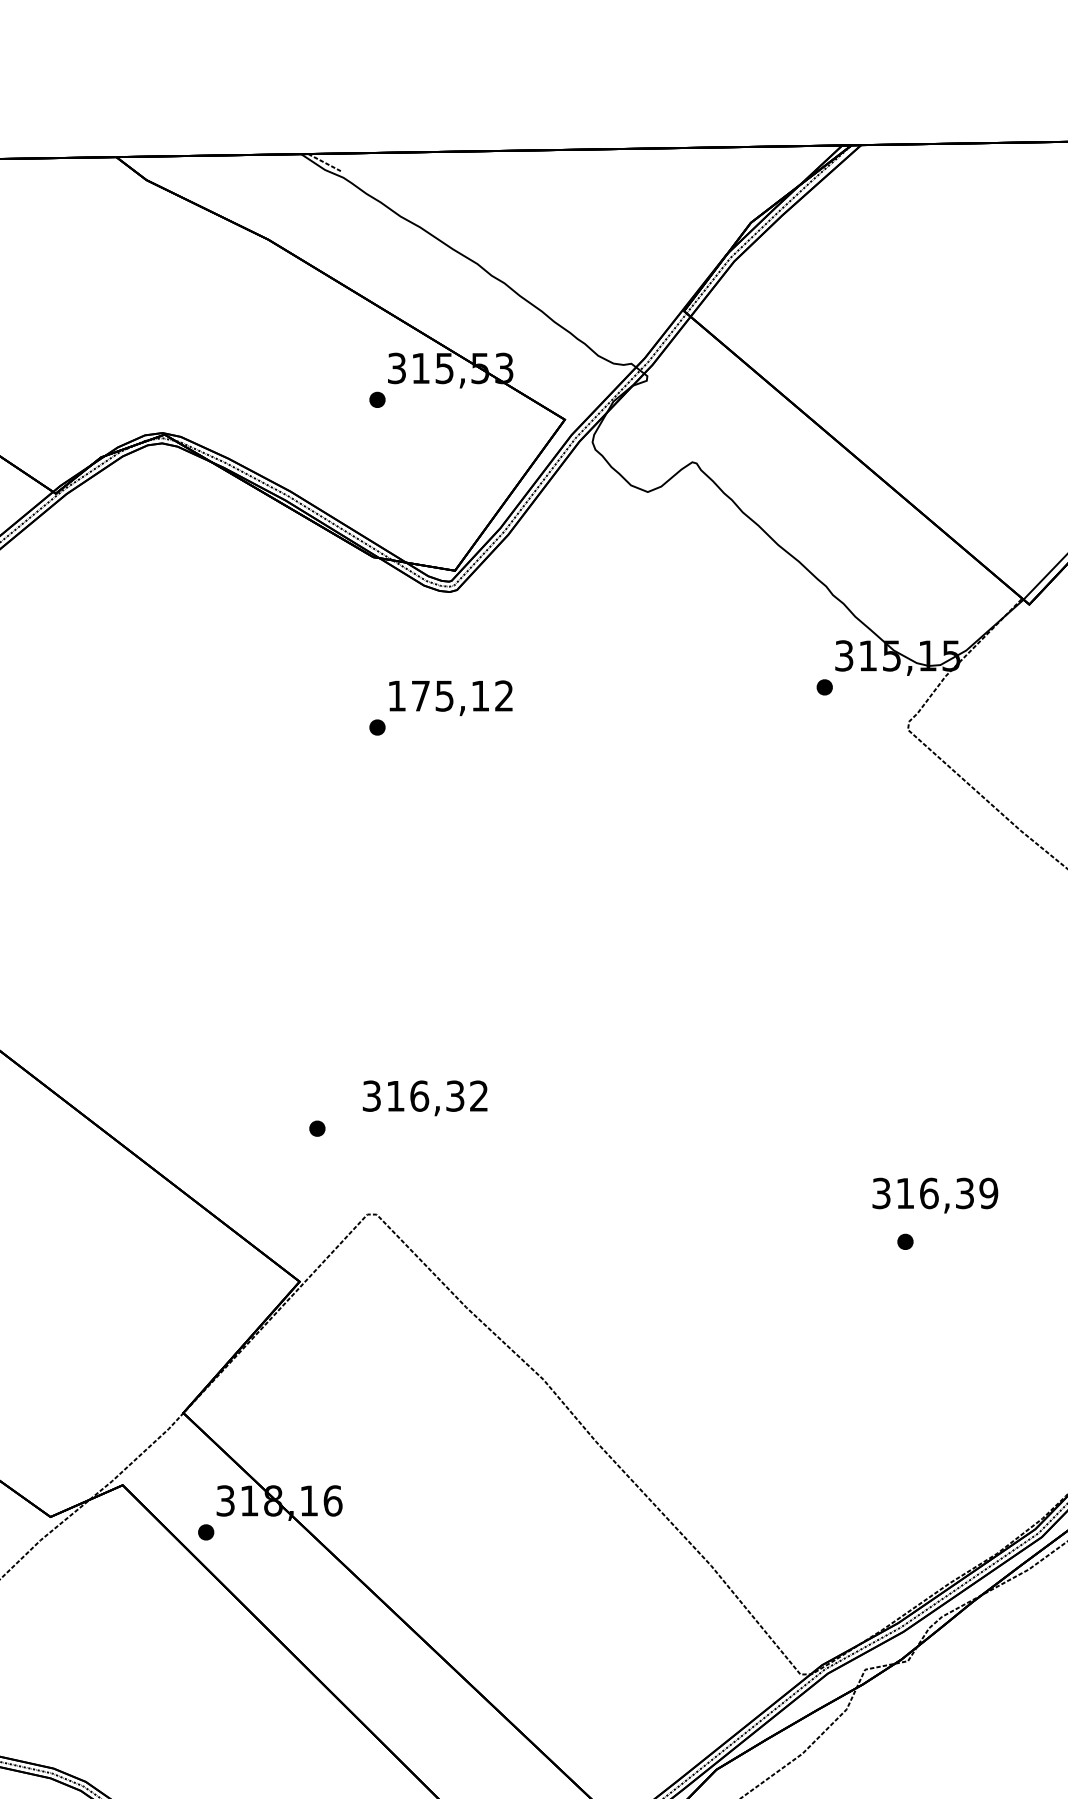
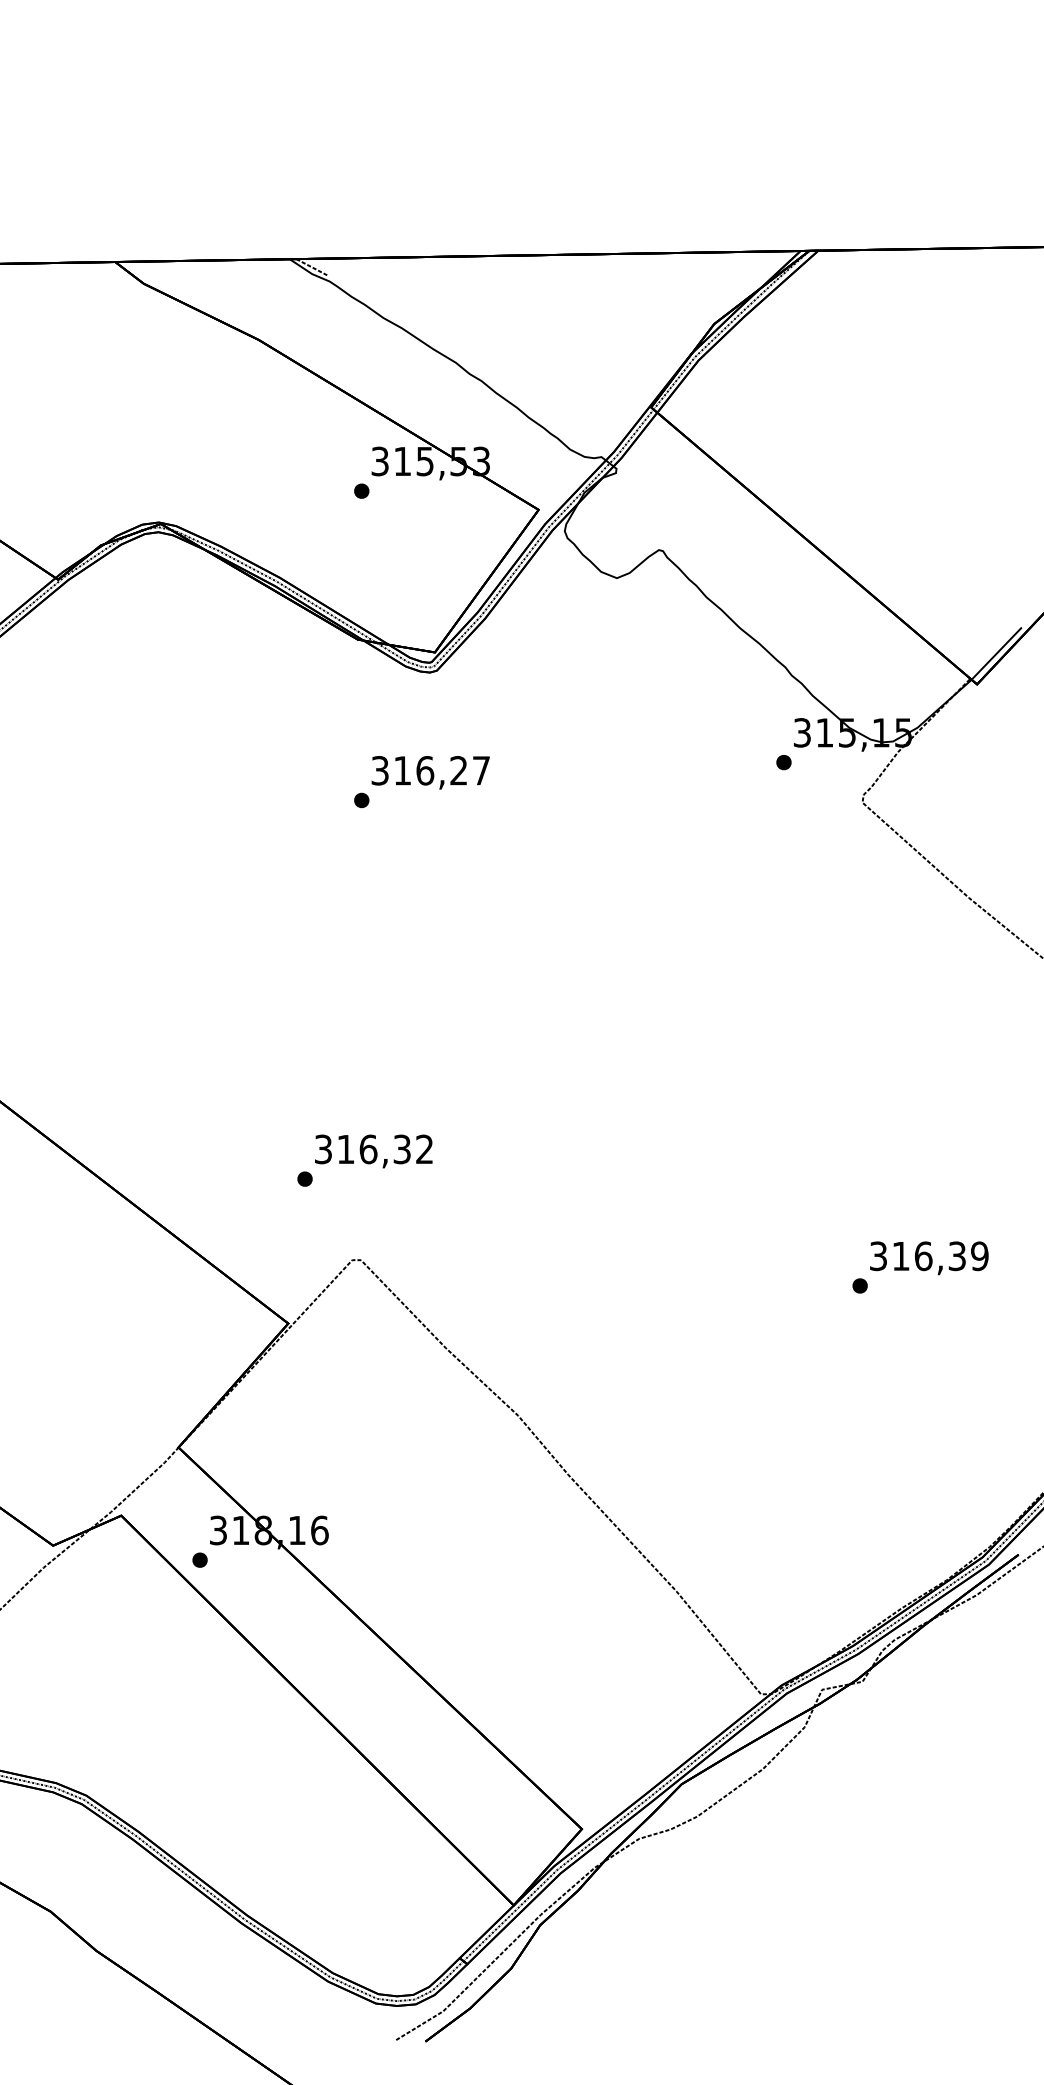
text: (450, 695) -> (430, 770), 175,12 -> 316,27
text: (424, 1098) -> (373, 1151), moved
text: (935, 1195) -> (929, 1258), moved

